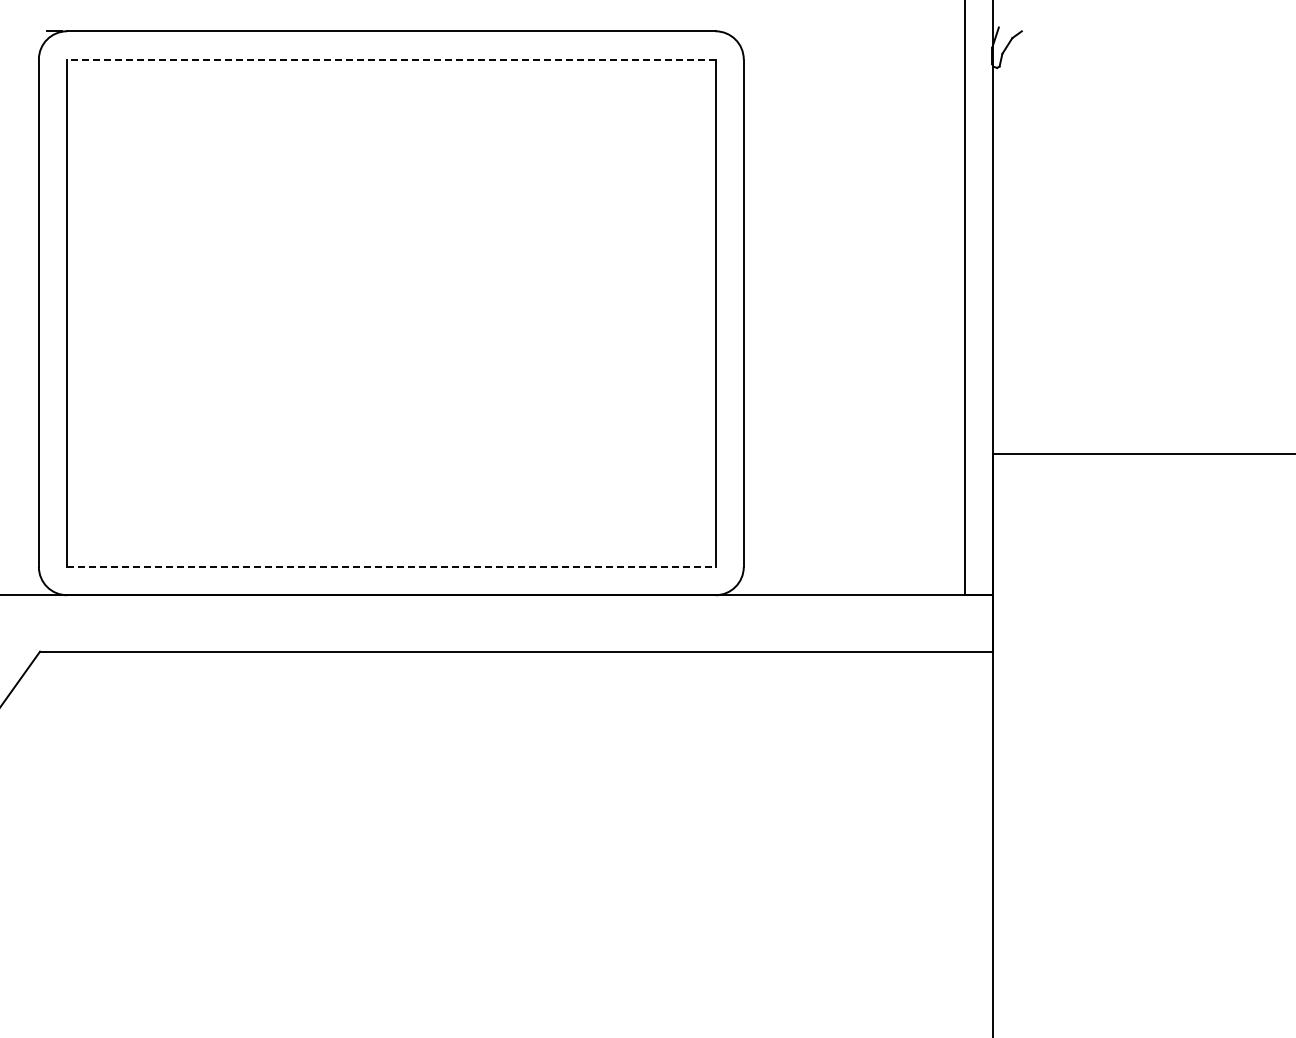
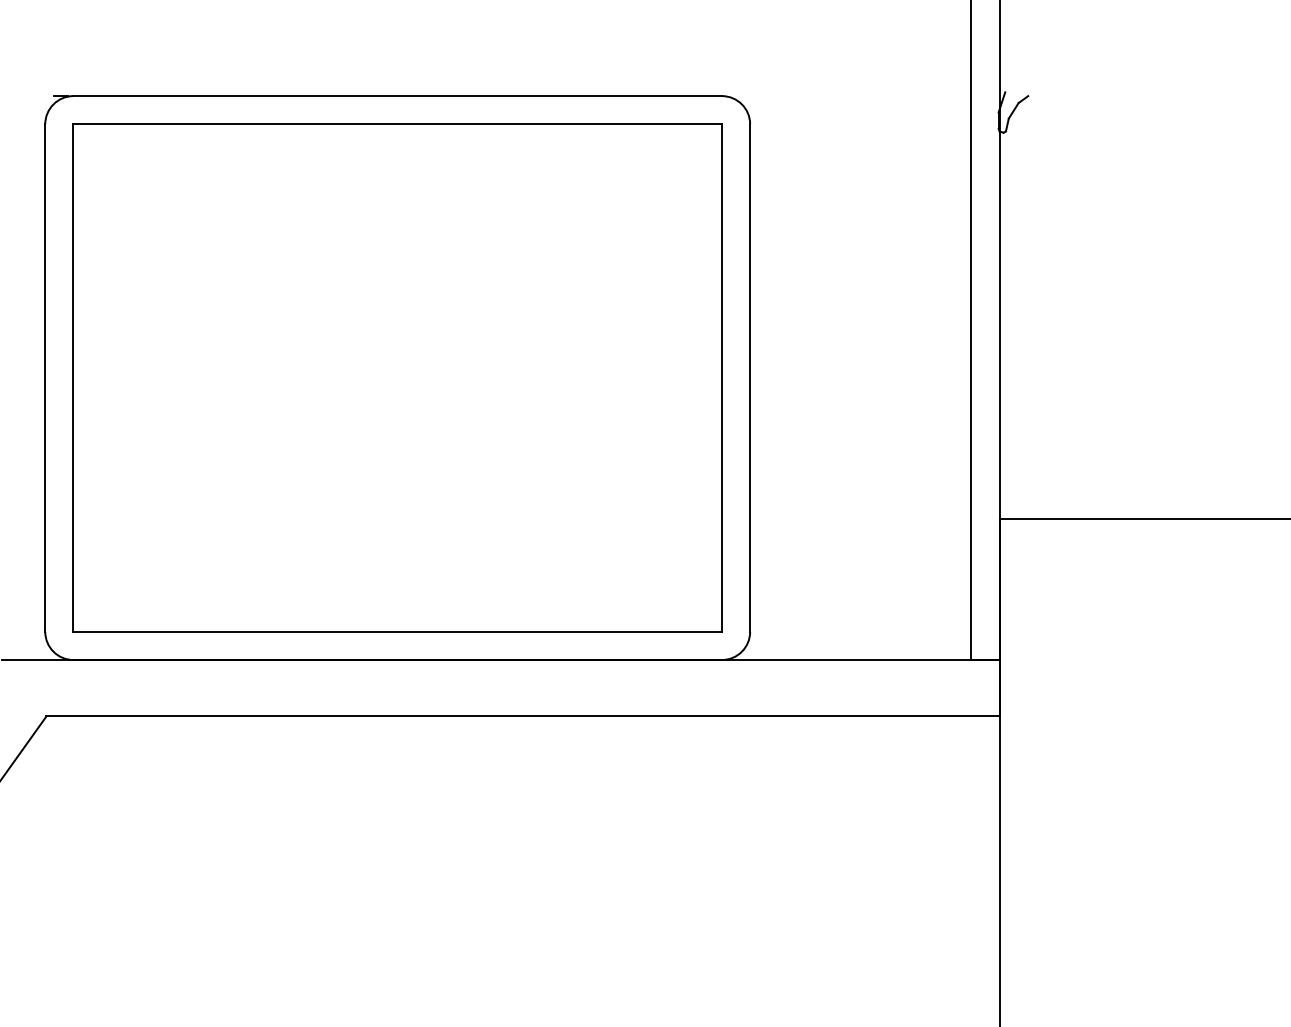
line: (390, 59) -> (396, 124), dashed -> solid
line: (391, 567) -> (397, 632), dashed -> solid

